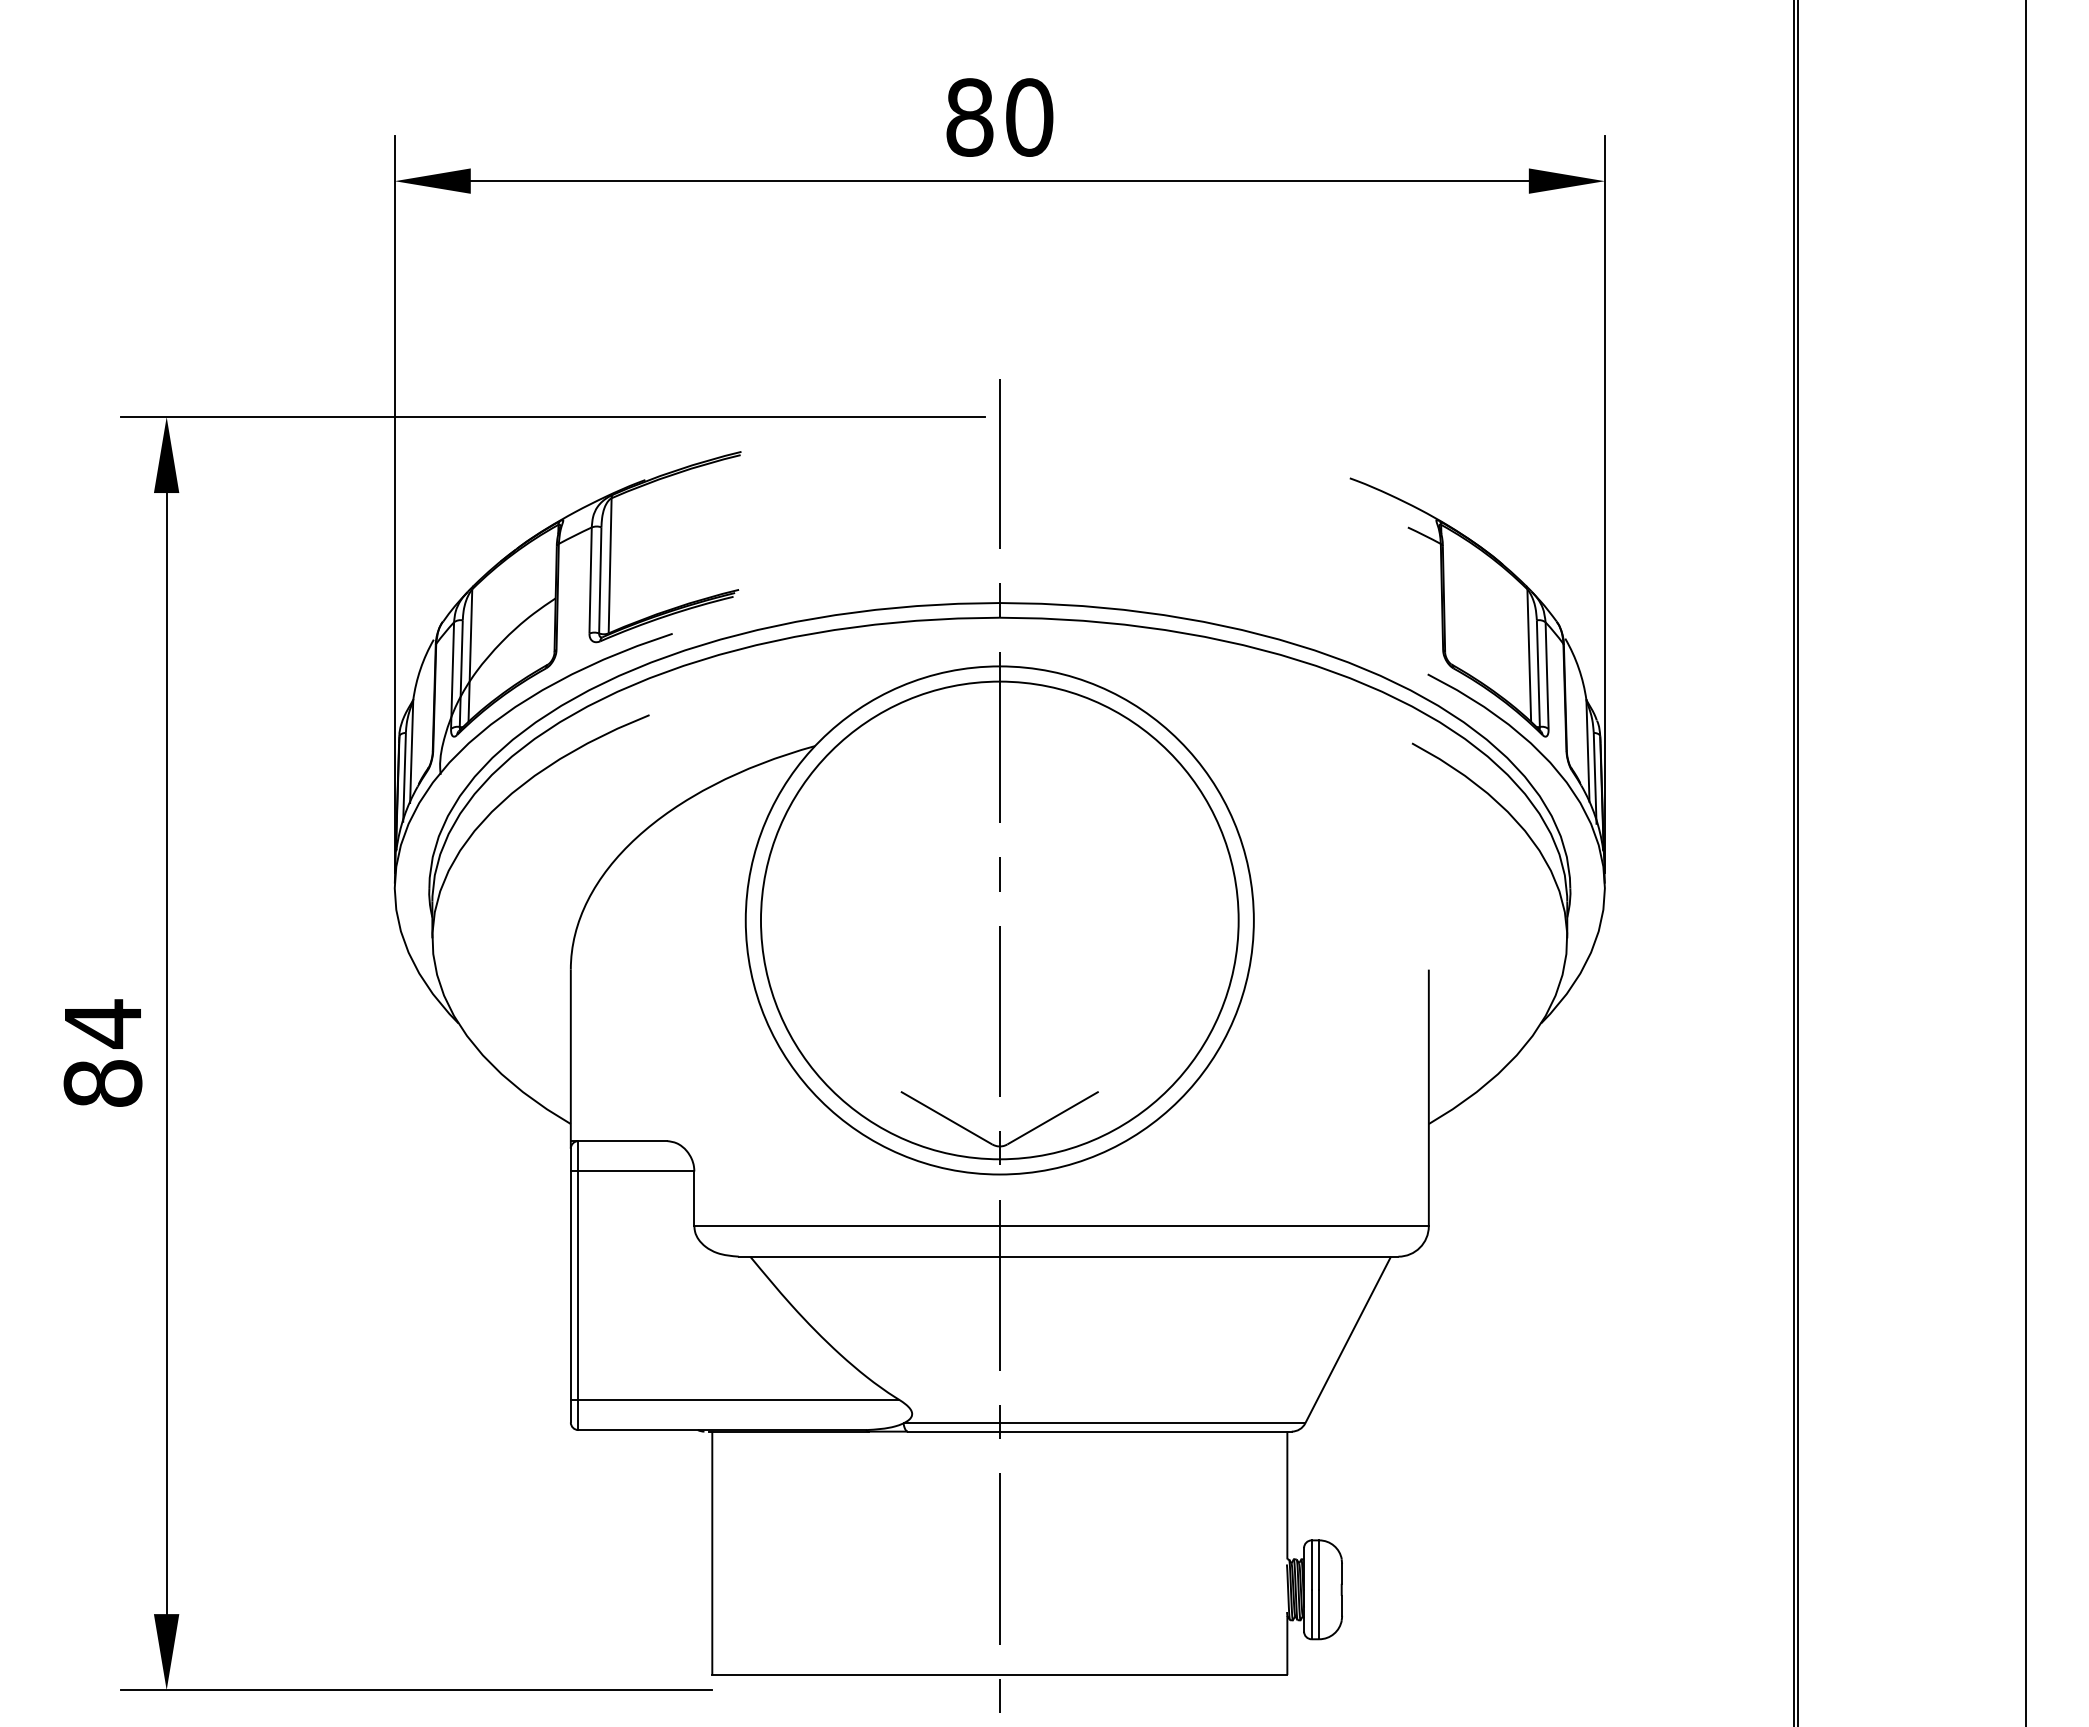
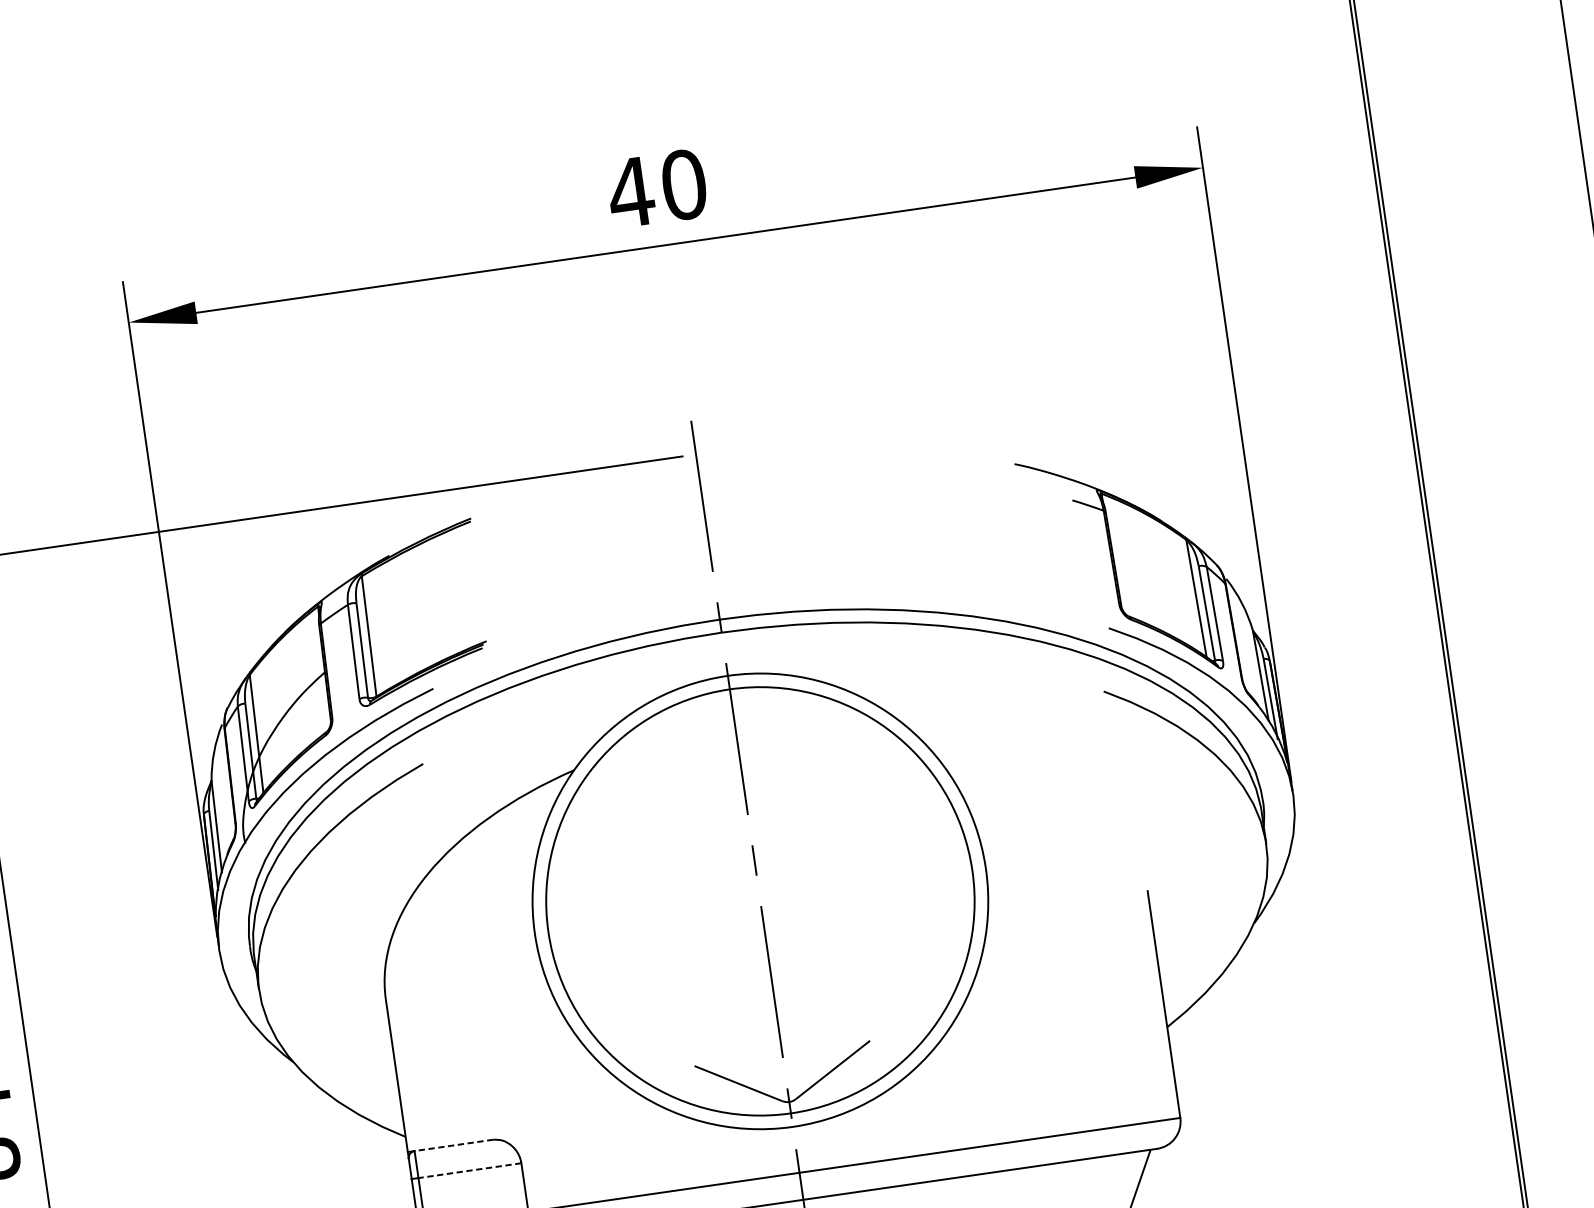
text: (969, 117) -> (630, 192), 80 -> 40
line: (622, 1141) -> (453, 1145), solid -> dashed
line: (636, 1171) -> (470, 1170), solid -> dashed

